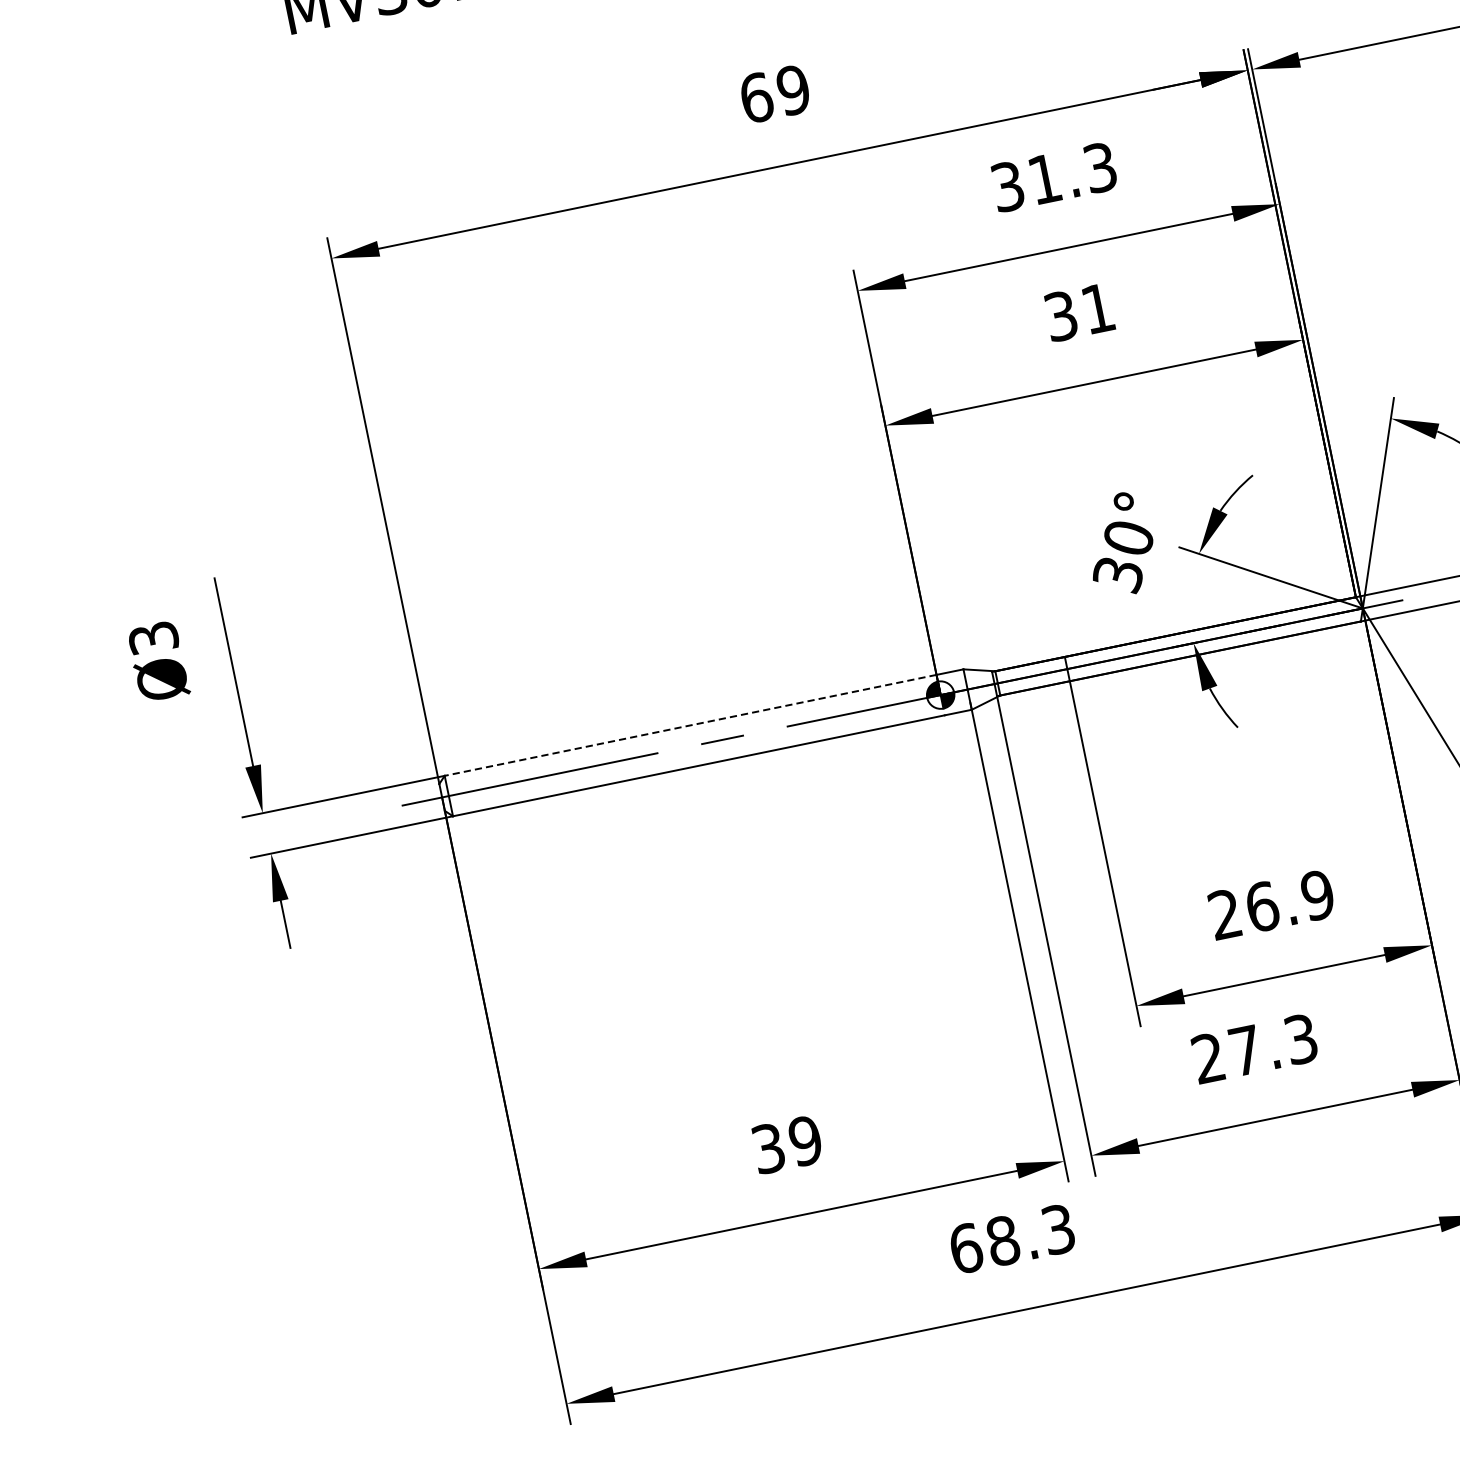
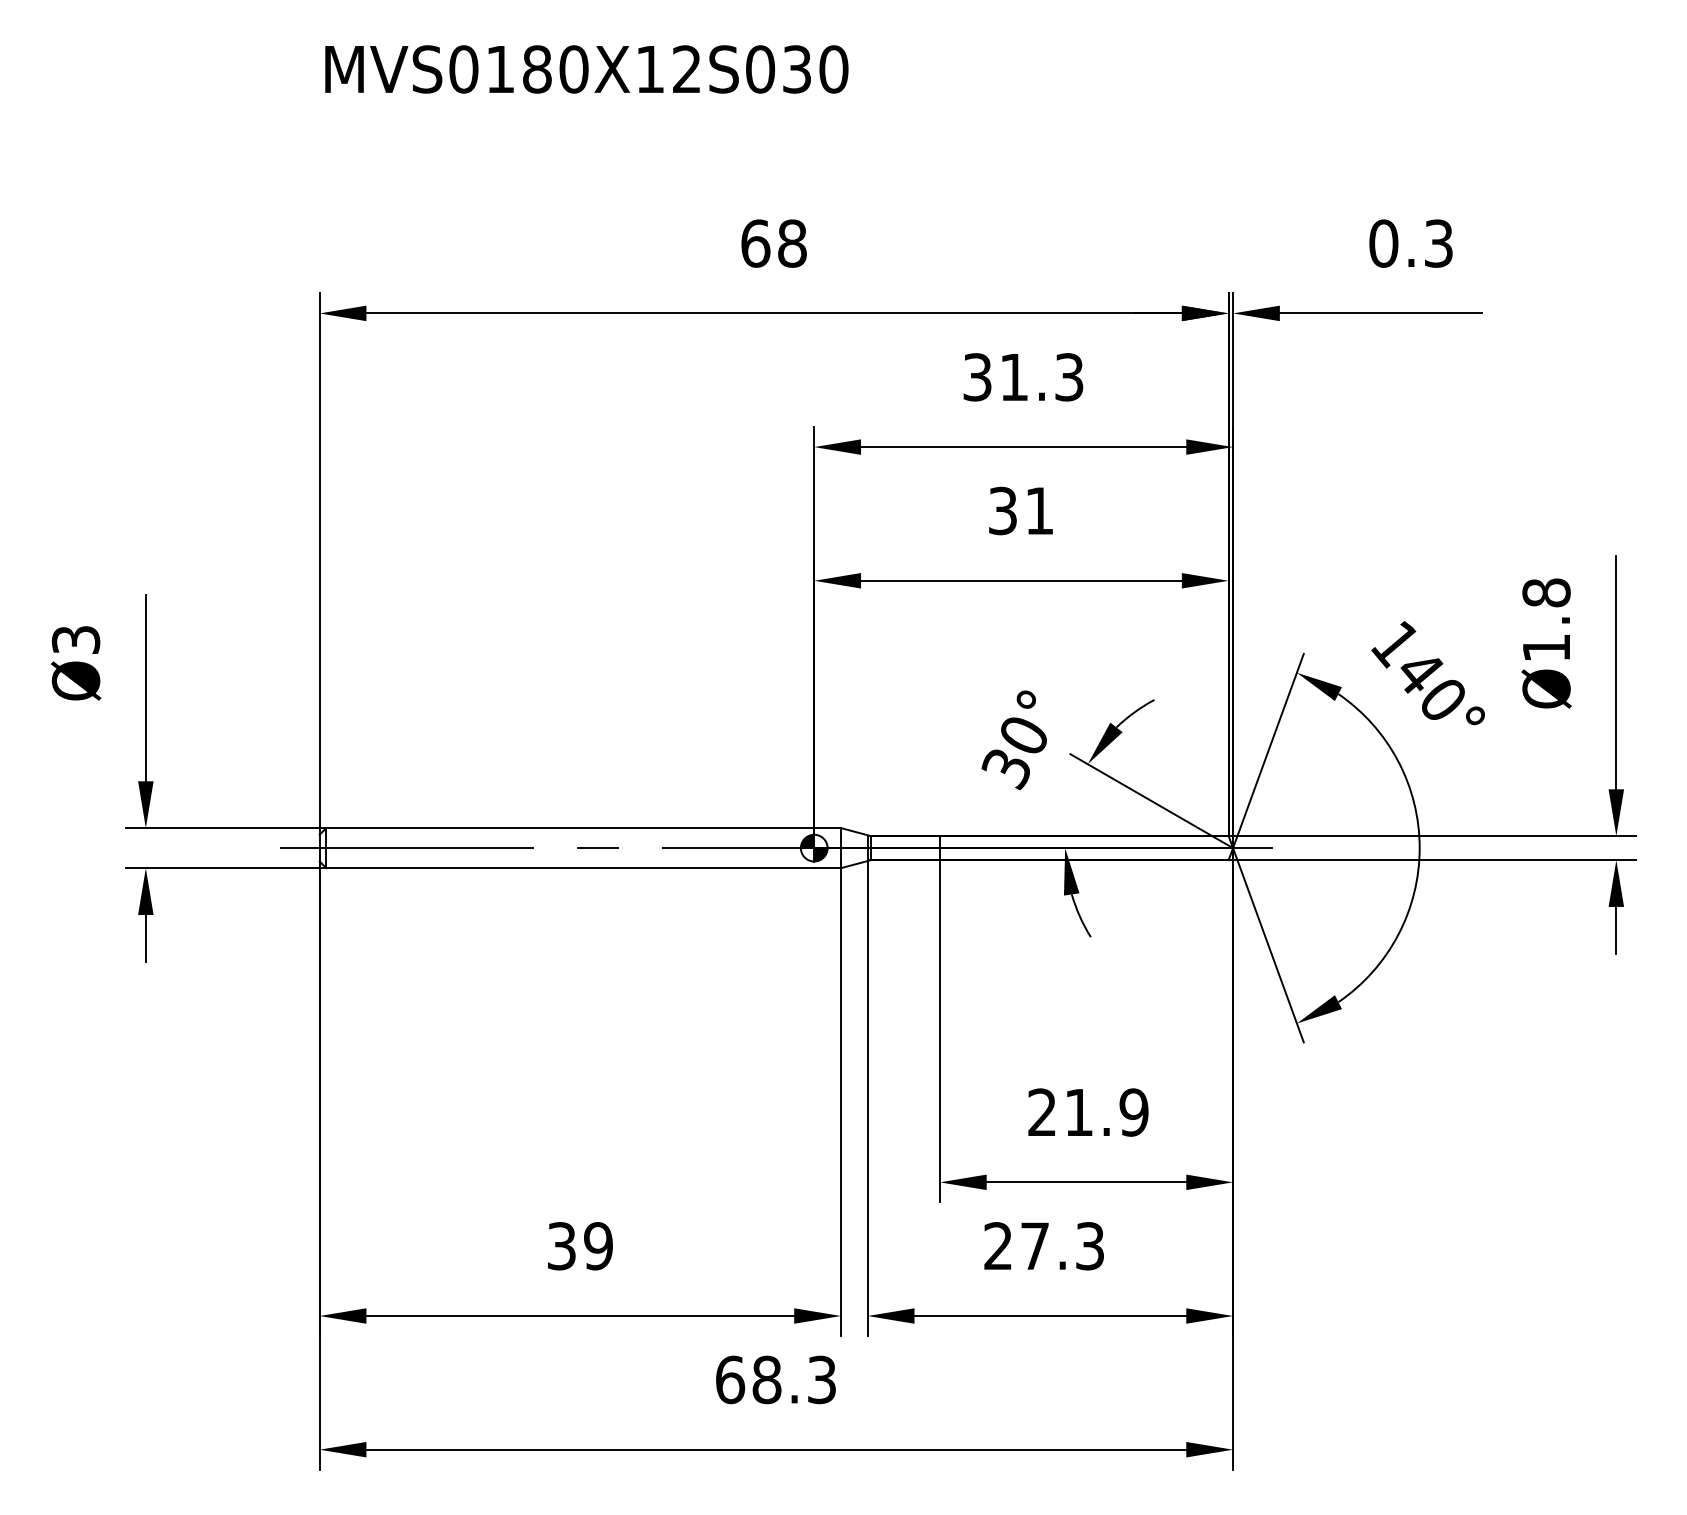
text: (792, 90) -> (791, 243), 69 -> 68
line: (690, 725) -> (570, 828), dashed -> solid
text: (1262, 906) -> (1079, 1112), 26.9 -> 21.9

